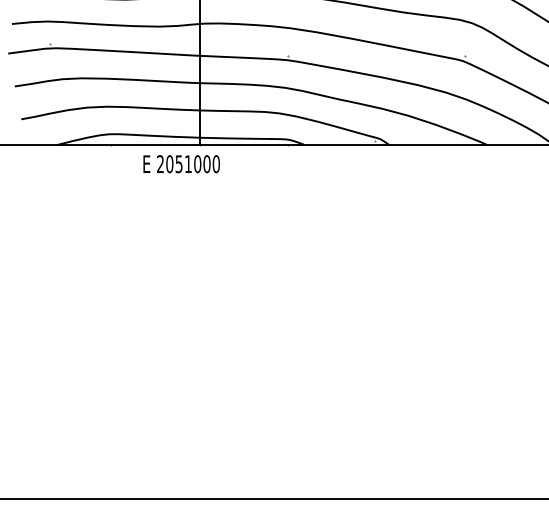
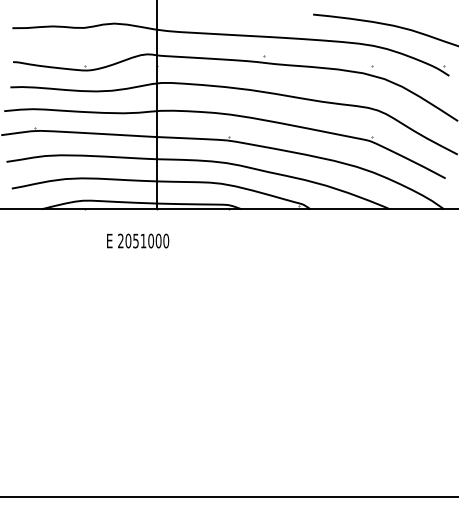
text: (182, 163) -> (138, 240), moved

